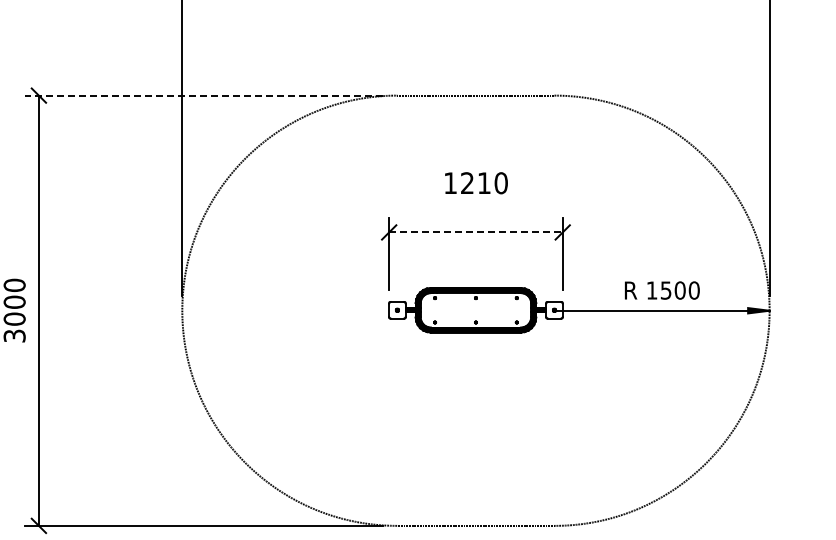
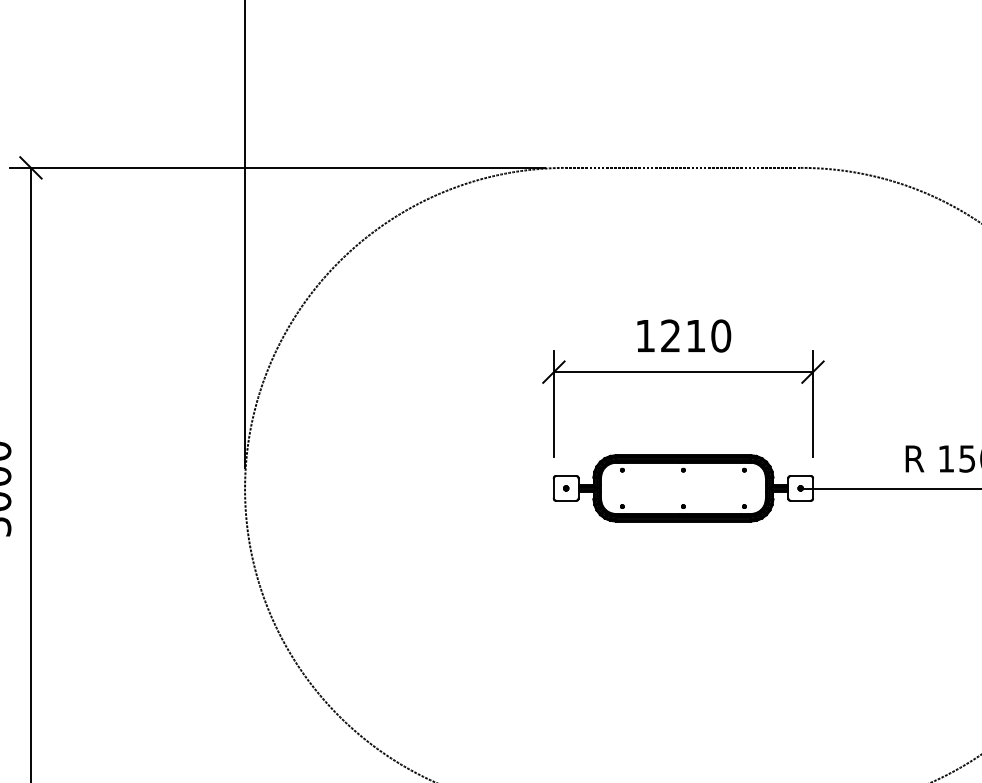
line: (203, 95) -> (276, 167), dashed -> solid
text: (476, 183) -> (684, 336), moved
line: (475, 232) -> (682, 372), dashed -> solid

